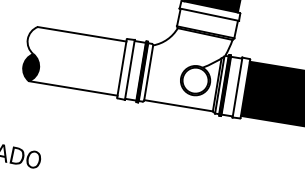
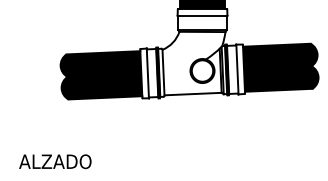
fill: (74, 60) -> (101, 75), added

